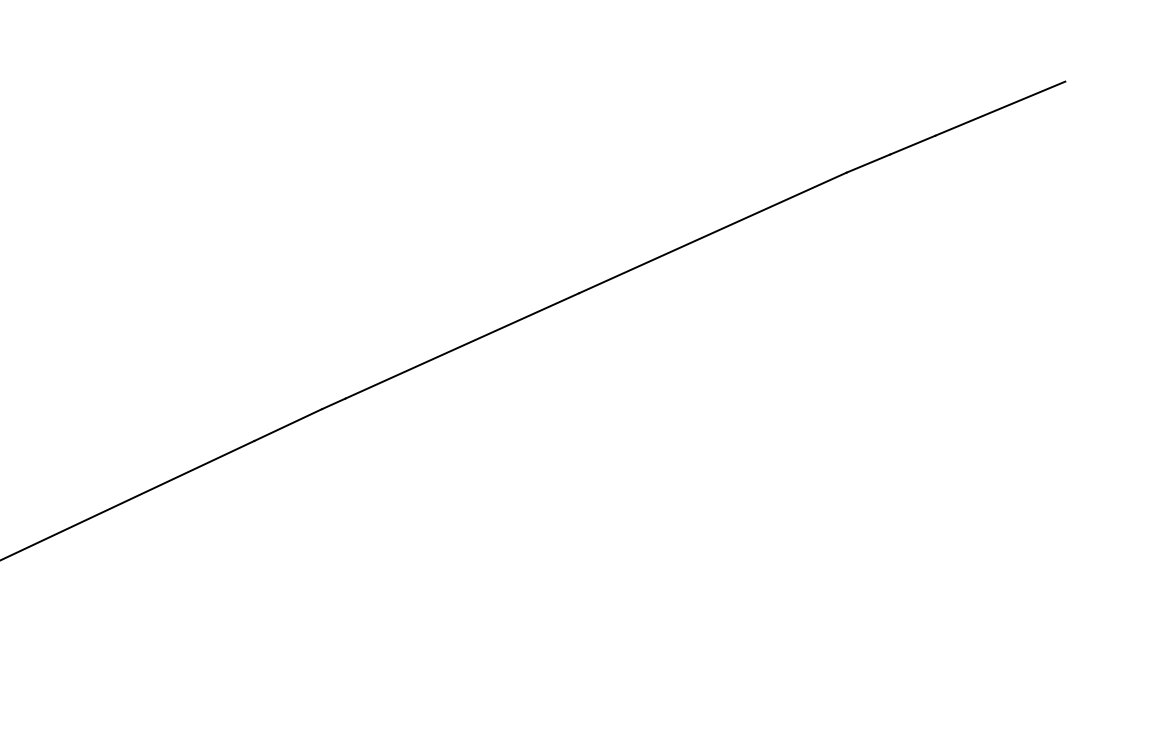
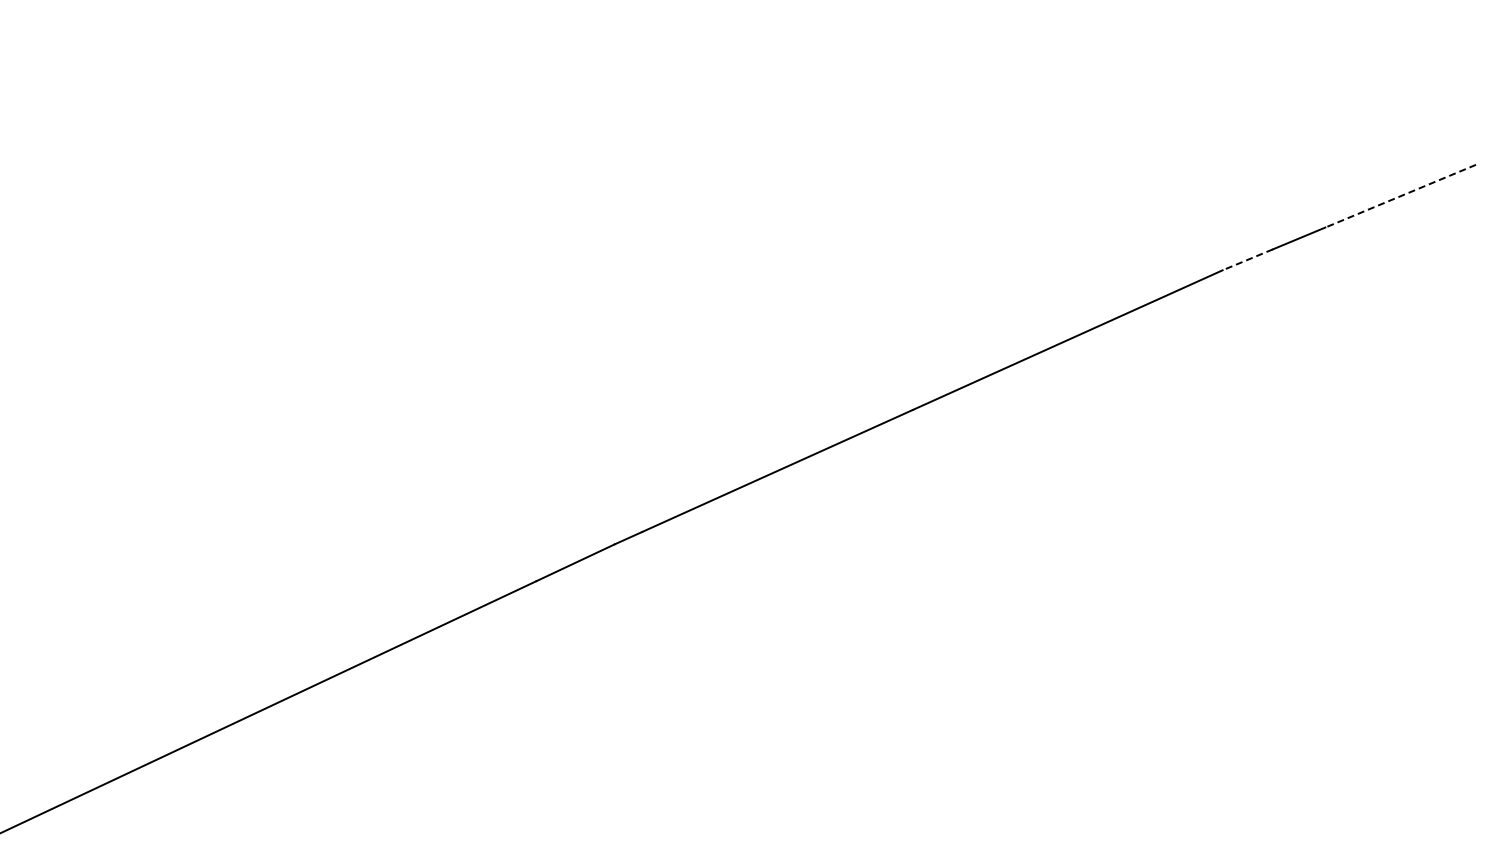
line: (1000, 108) -> (1400, 196), solid -> dashed
line: (868, 164) -> (1247, 260), solid -> dashed

